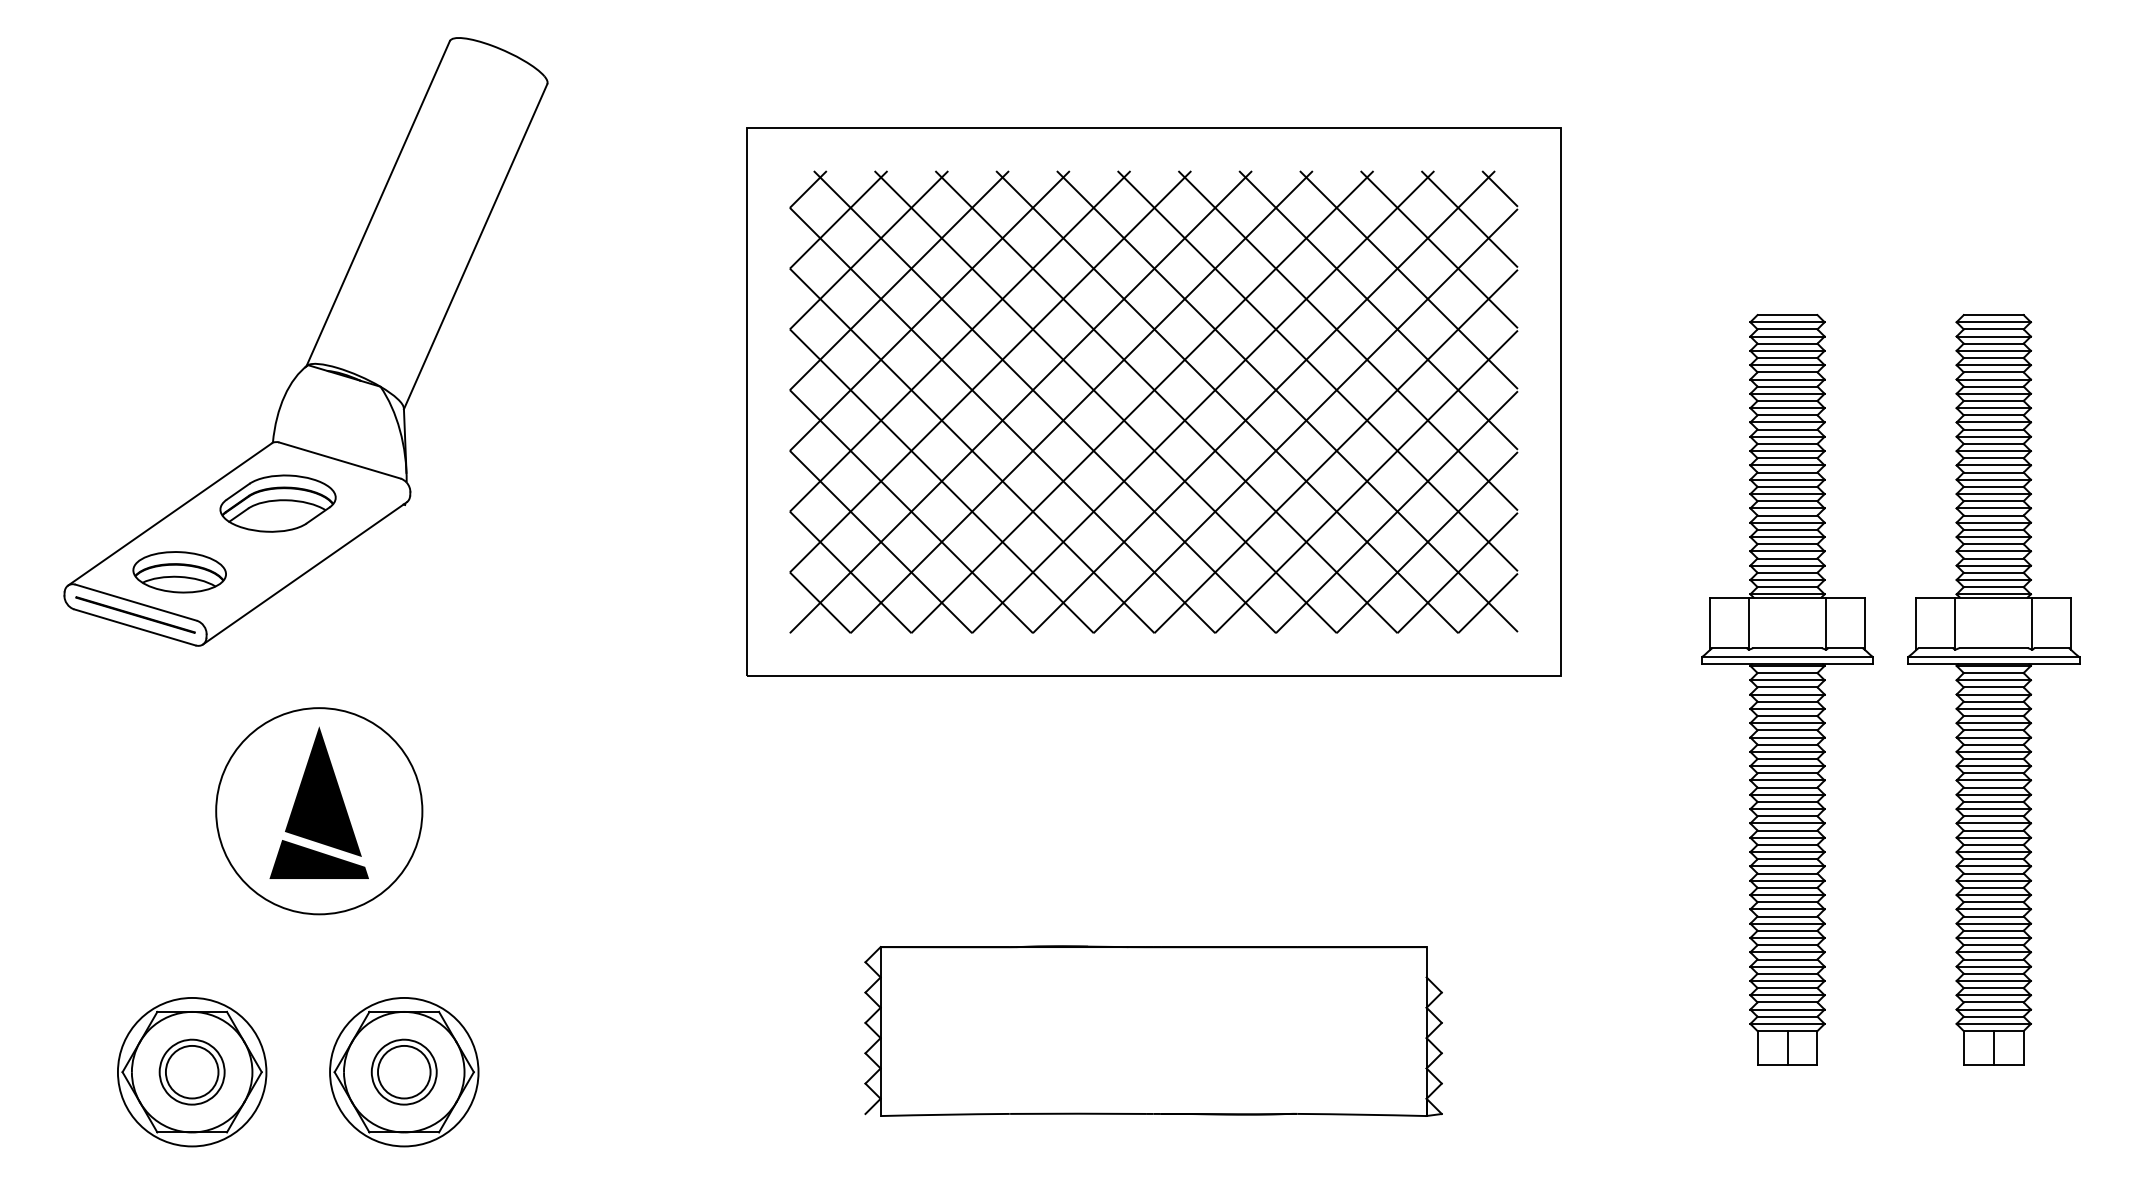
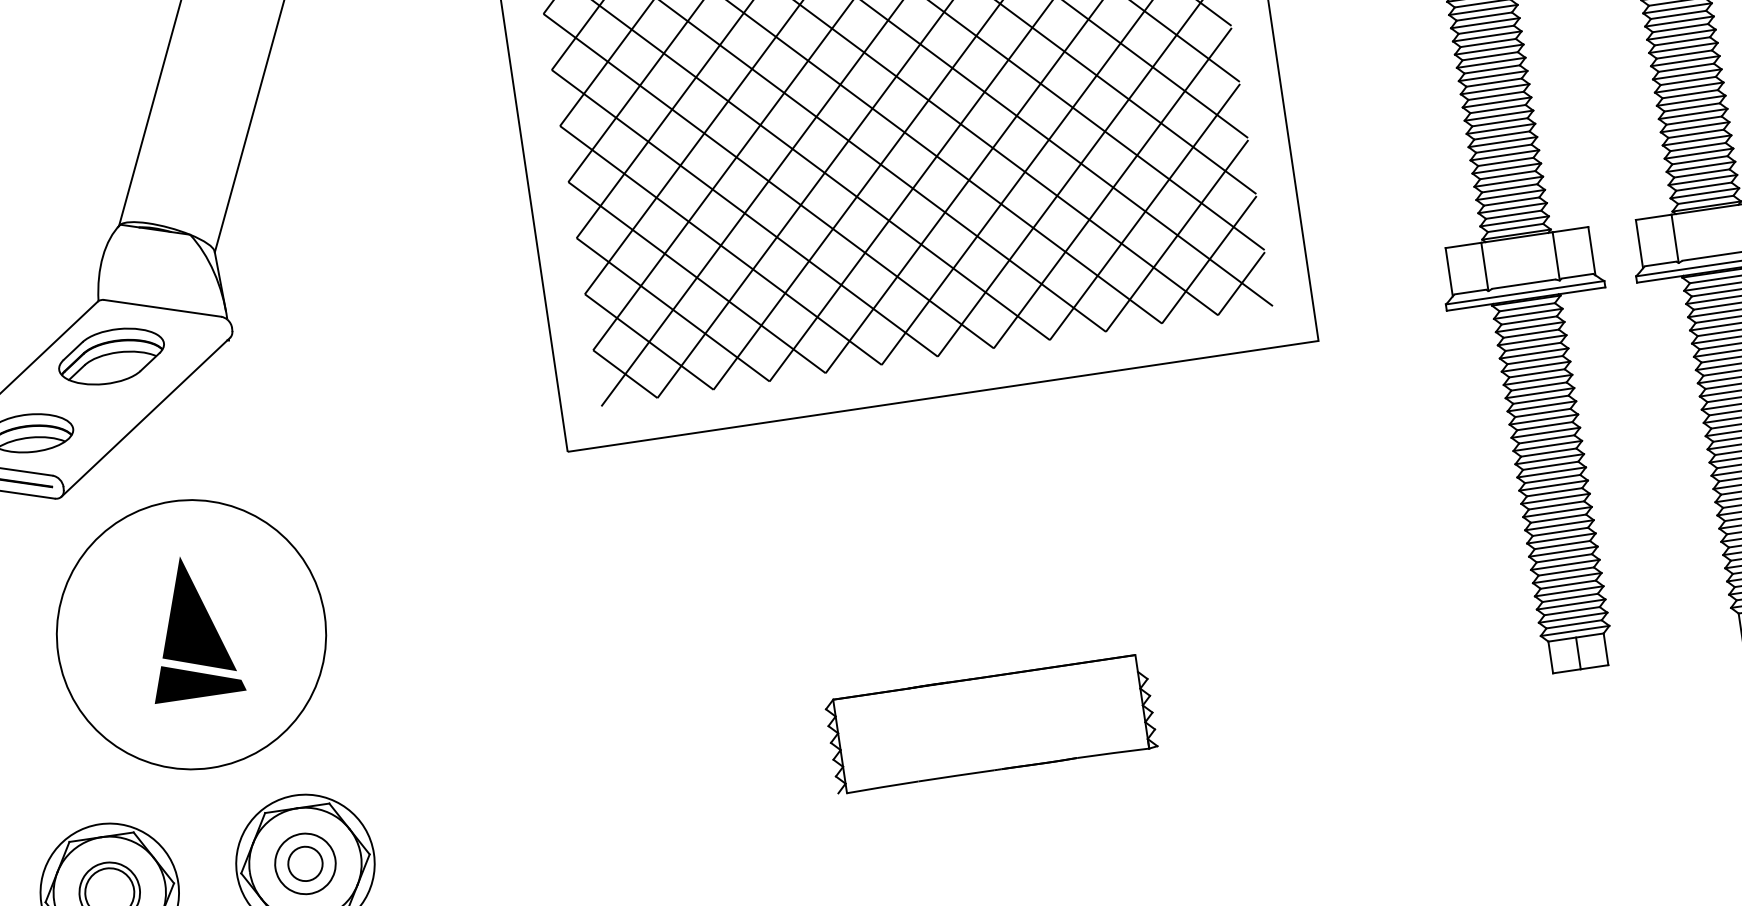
circle: (319, 811) -> (191, 634), size x1.4
part: (1153, 1030) -> (991, 723), size x0.6
circle: (404, 1071) -> (305, 863), size x0.7

